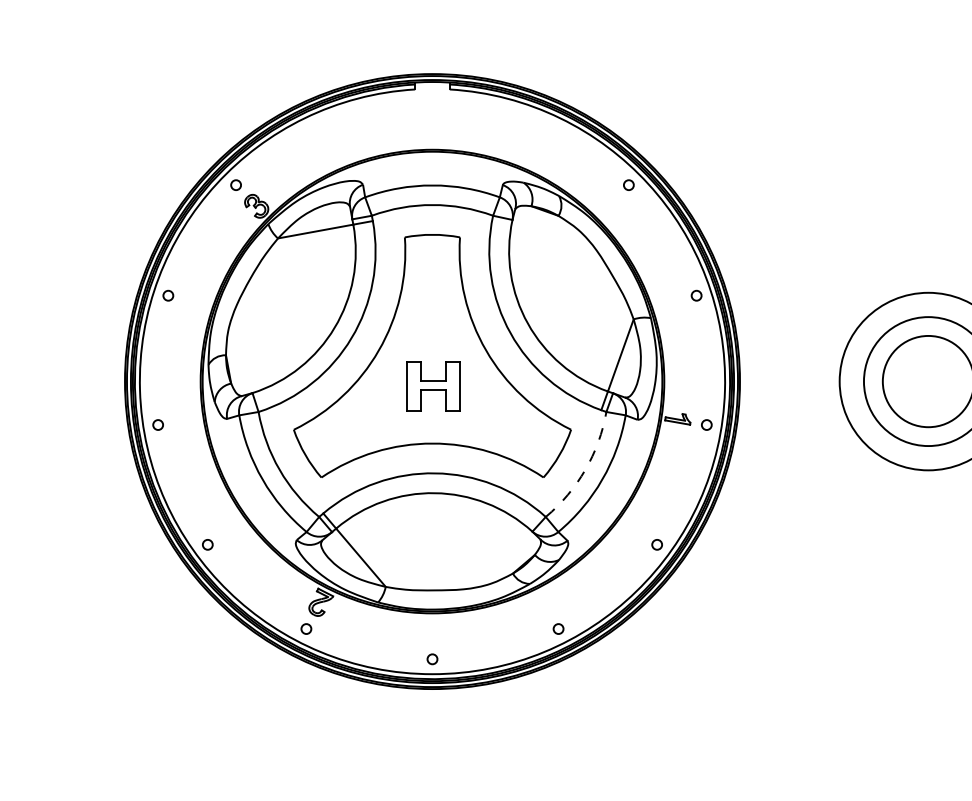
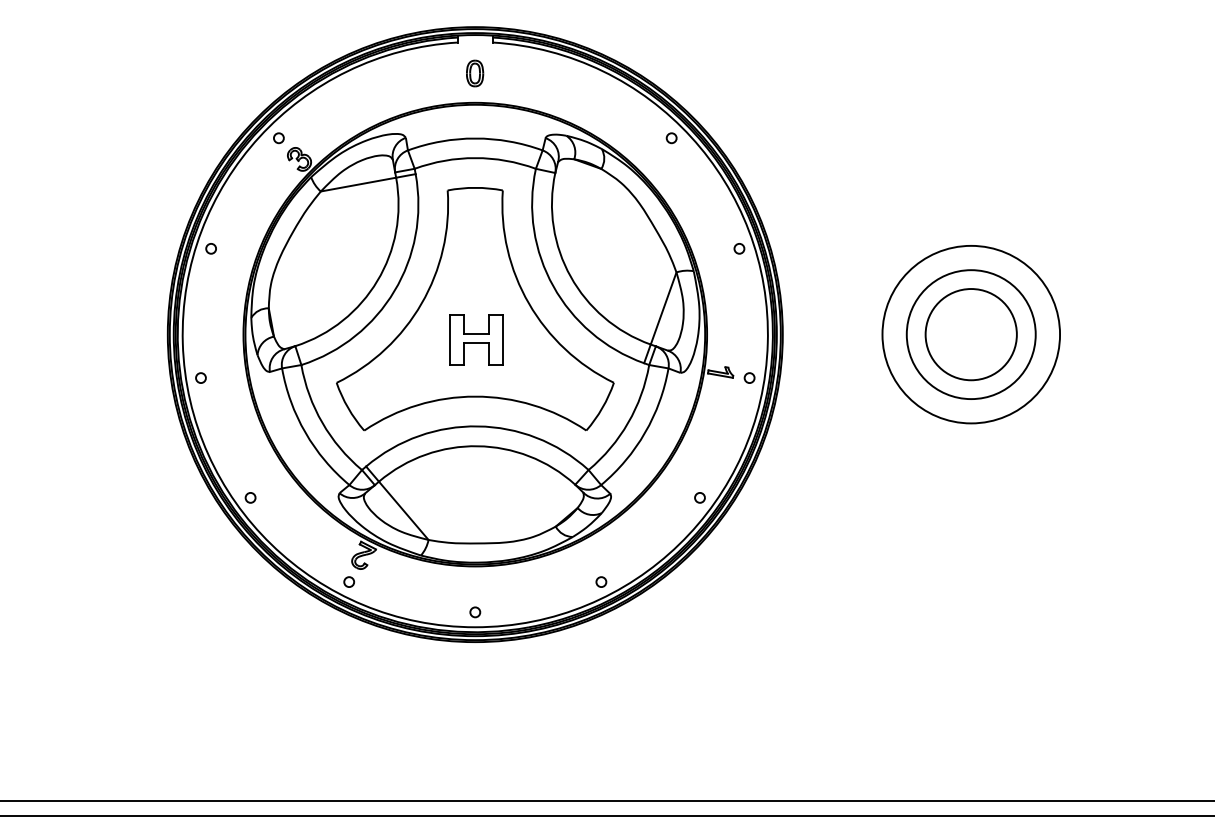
part: (432, 120) -> (475, 73), added
arc: (585, 469) -> (628, 422), dashed -> solid

